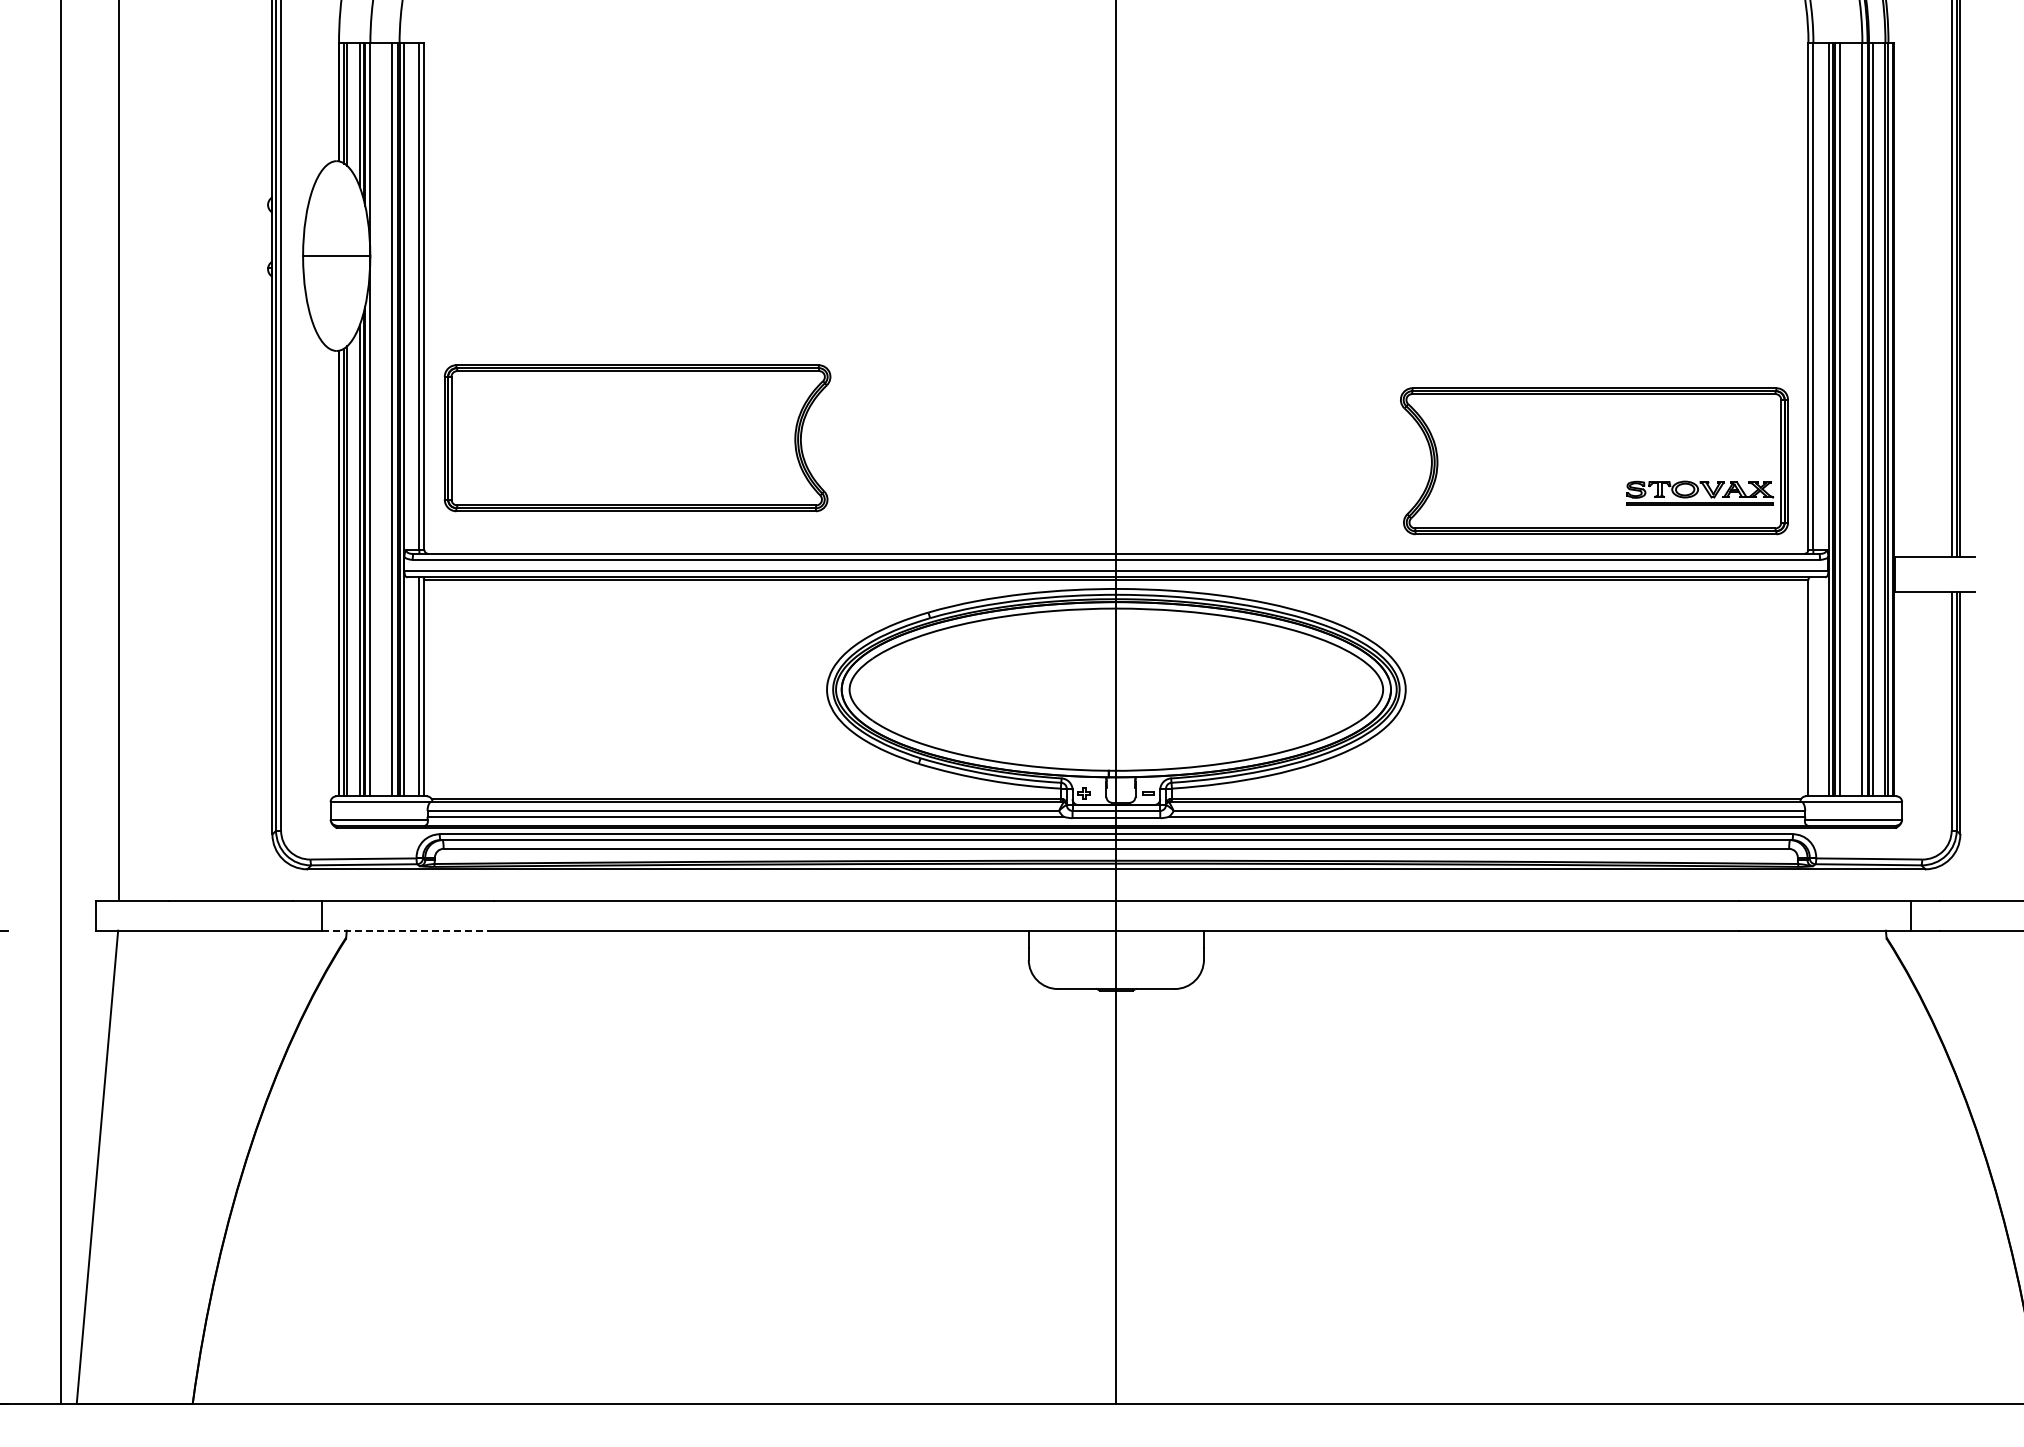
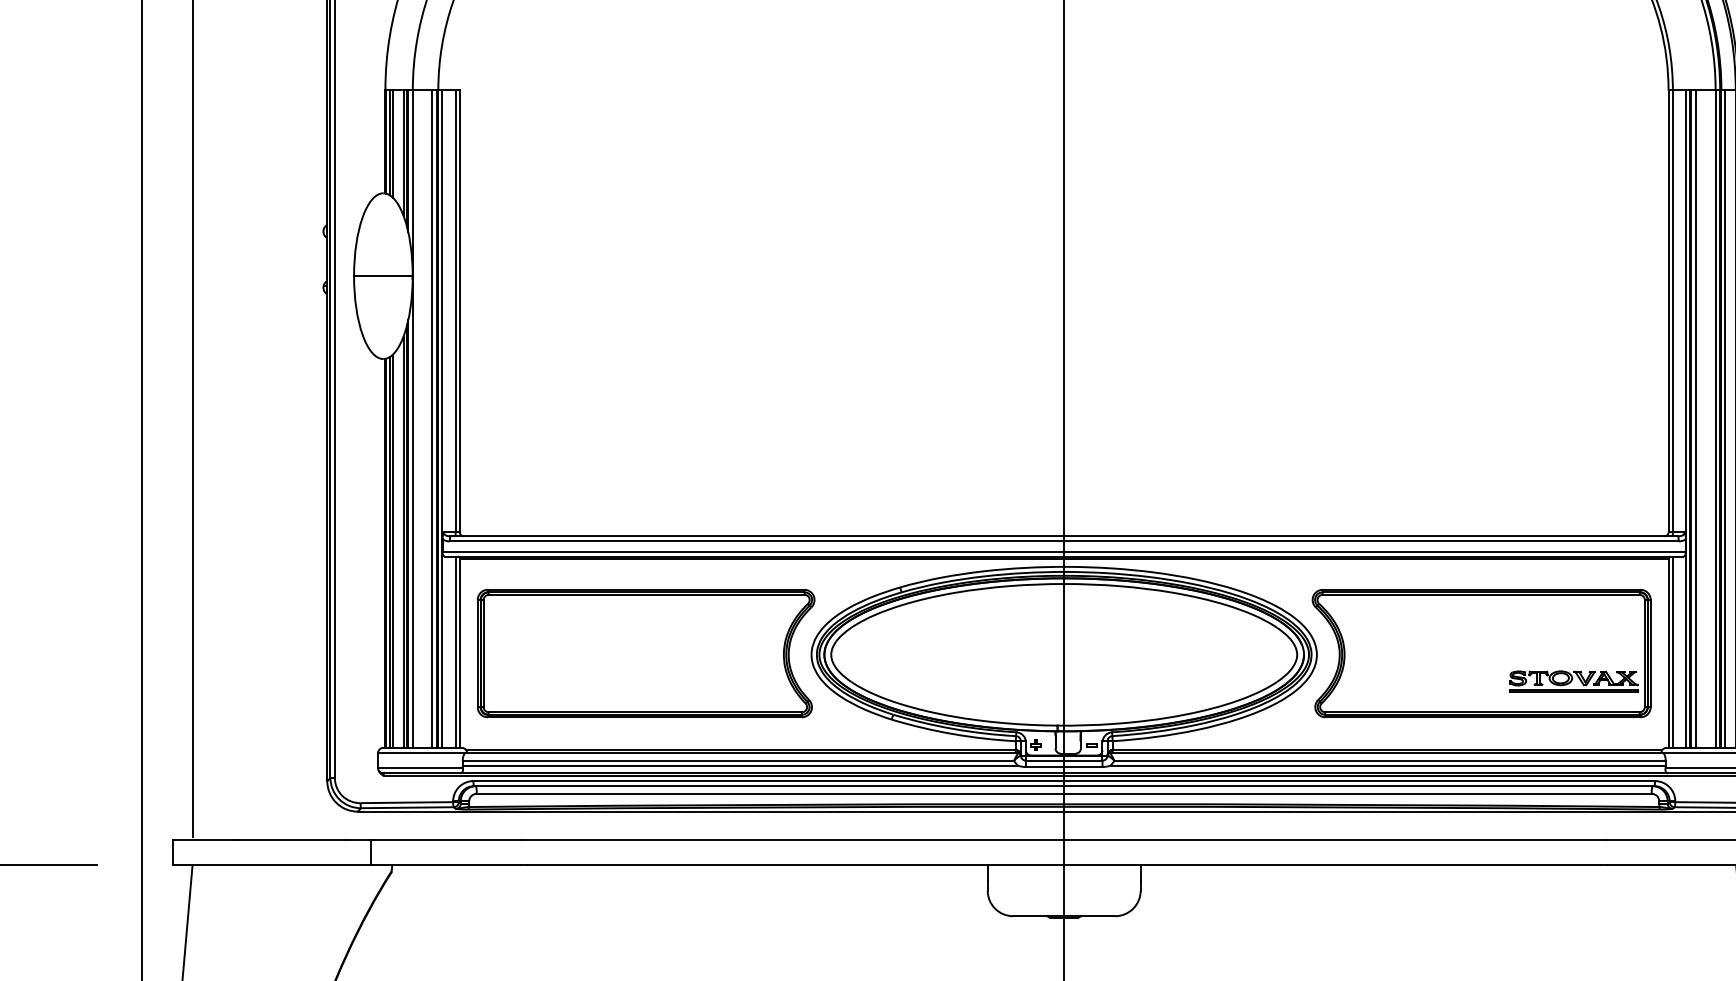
part: (637, 438) -> (646, 653), moved
part: (1594, 461) -> (1481, 653), moved
line: (1813, 686) -> (1672, 652), added
line: (408, 930) -> (446, 865), dashed -> solid

